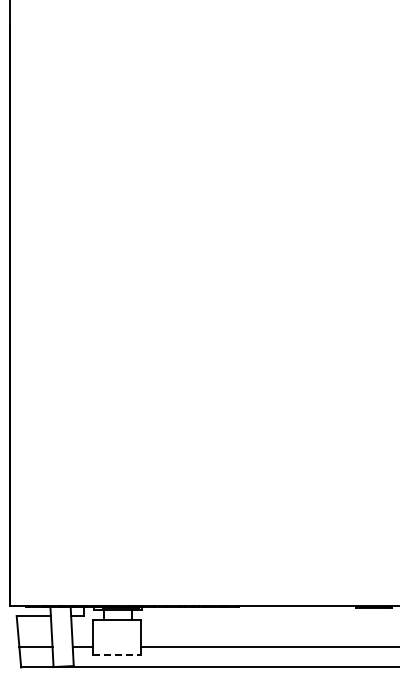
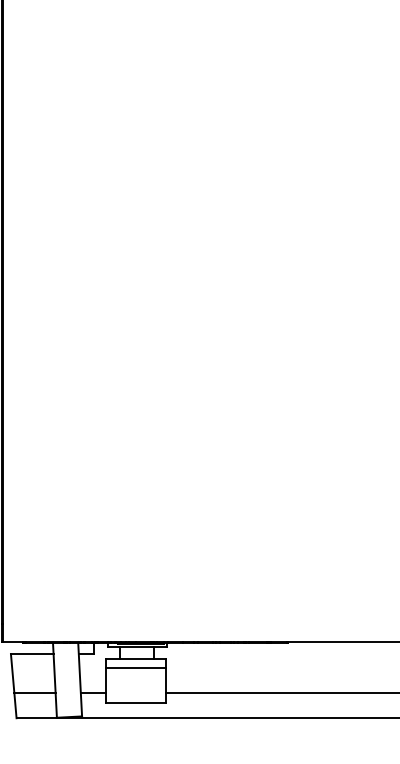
line: (116, 627) -> (135, 668), added
line: (117, 655) -> (136, 703), dashed -> solid

